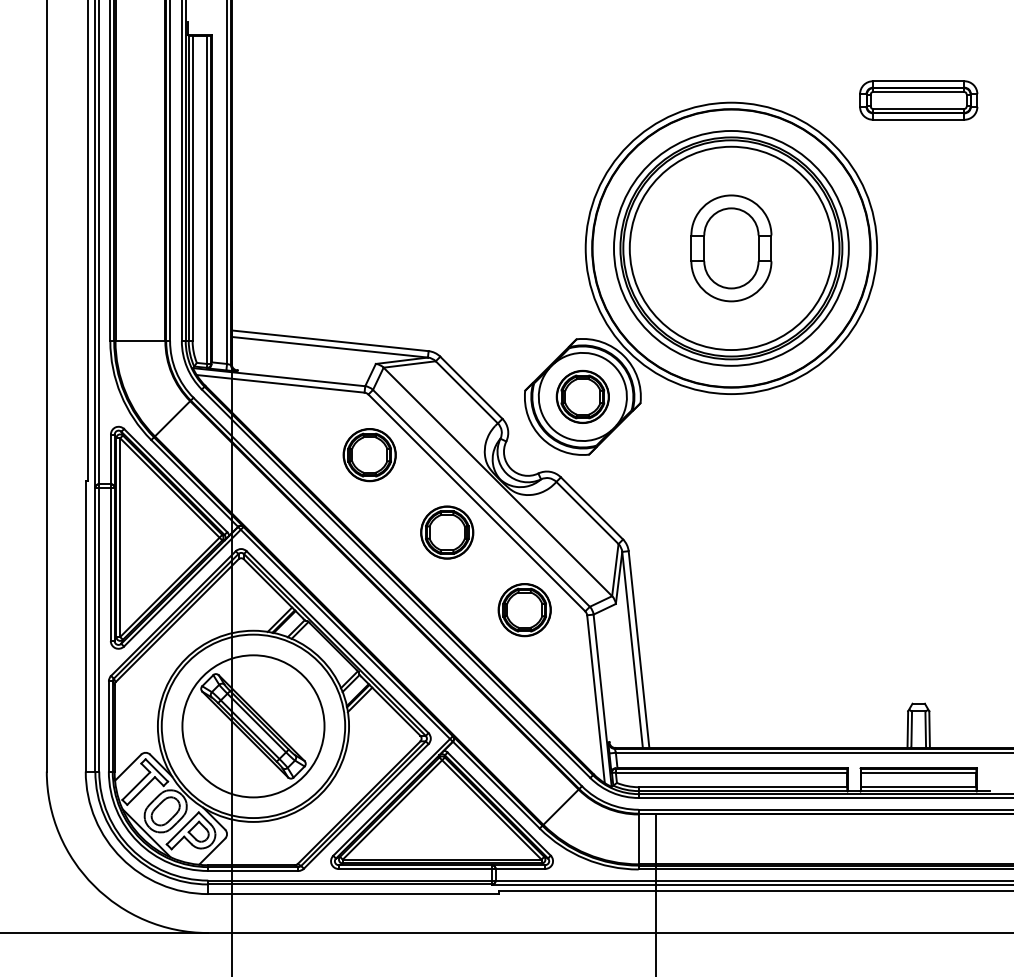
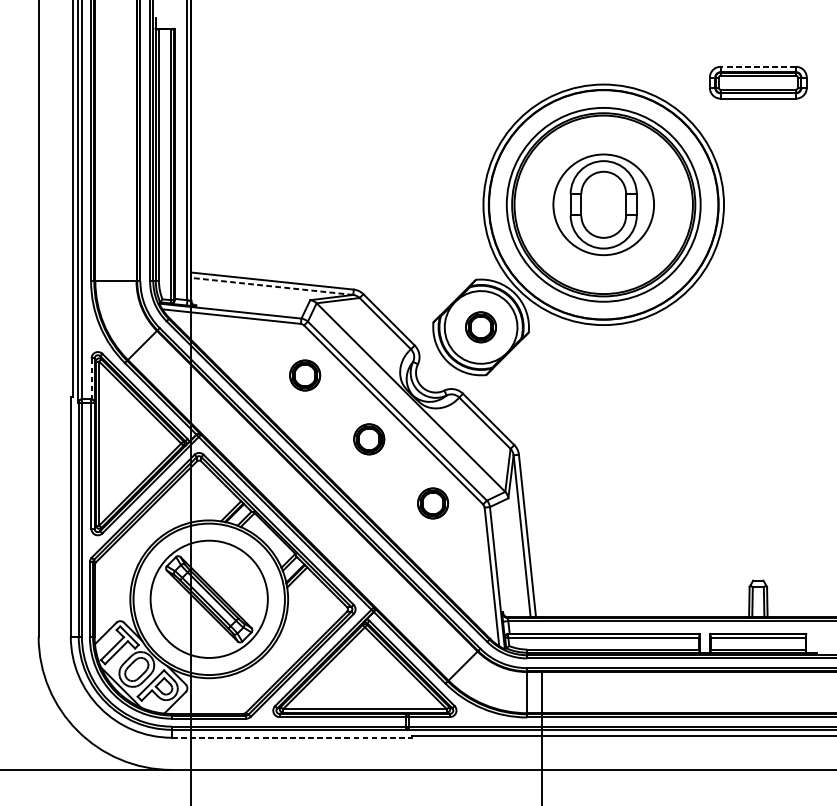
line: (918, 81) -> (758, 67), solid -> dashed
circle: (731, 248) -> (603, 204), size x0.6
line: (329, 347) -> (271, 286), solid -> dashed
part: (582, 396) -> (480, 327), size x0.7
part: (369, 455) -> (305, 375), size x0.7
line: (110, 459) -> (91, 379), solid -> dashed
part: (447, 532) -> (369, 439), size x0.7
part: (524, 610) -> (432, 503), size x0.7
line: (354, 894) -> (292, 738), solid -> dashed

